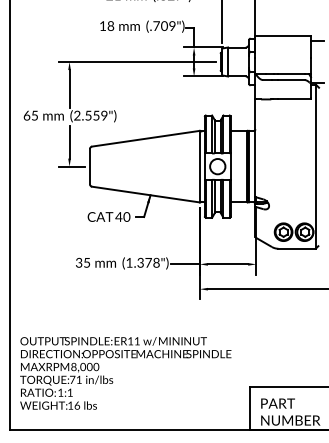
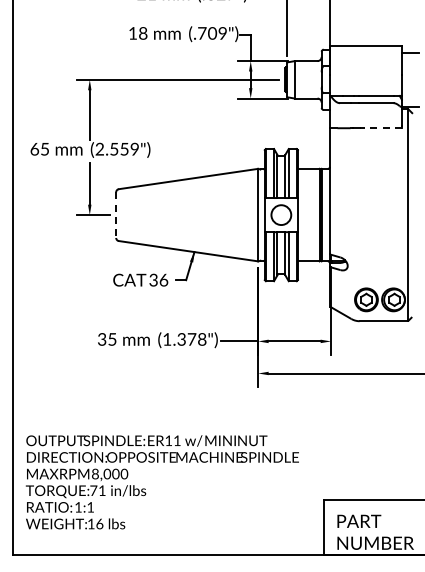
line: (294, 99) -> (380, 128), solid -> dashed
line: (90, 166) -> (116, 215), solid -> dashed
text: (122, 216) -> (158, 279), 40 -> 36

